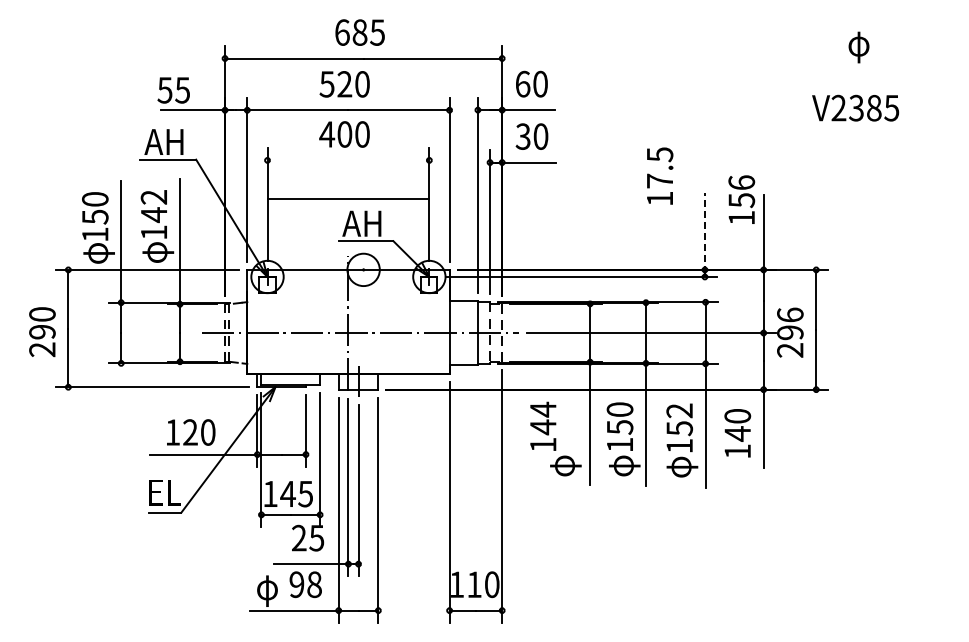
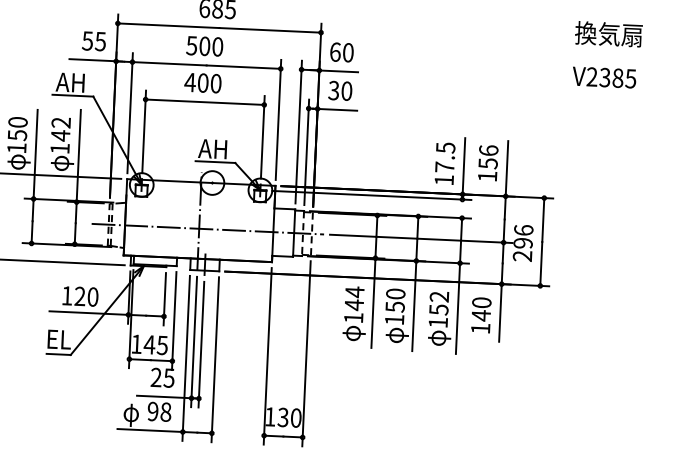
text: (893, 44) -> (608, 35), φ -> 換気扇
text: (344, 84) -> (204, 46), 520 -> 500
text: (173, 90) -> (93, 41), moved
text: (855, 107) -> (604, 77), moved
text: (660, 175) -> (445, 163), moved
line: (348, 199) -> (205, 102), moved
text: (741, 199) -> (488, 162), moved
line: (704, 232) -> (463, 166), dashed -> solid
text: (543, 425) -> (354, 303), moved
text: (474, 584) -> (283, 417), 110 -> 130

